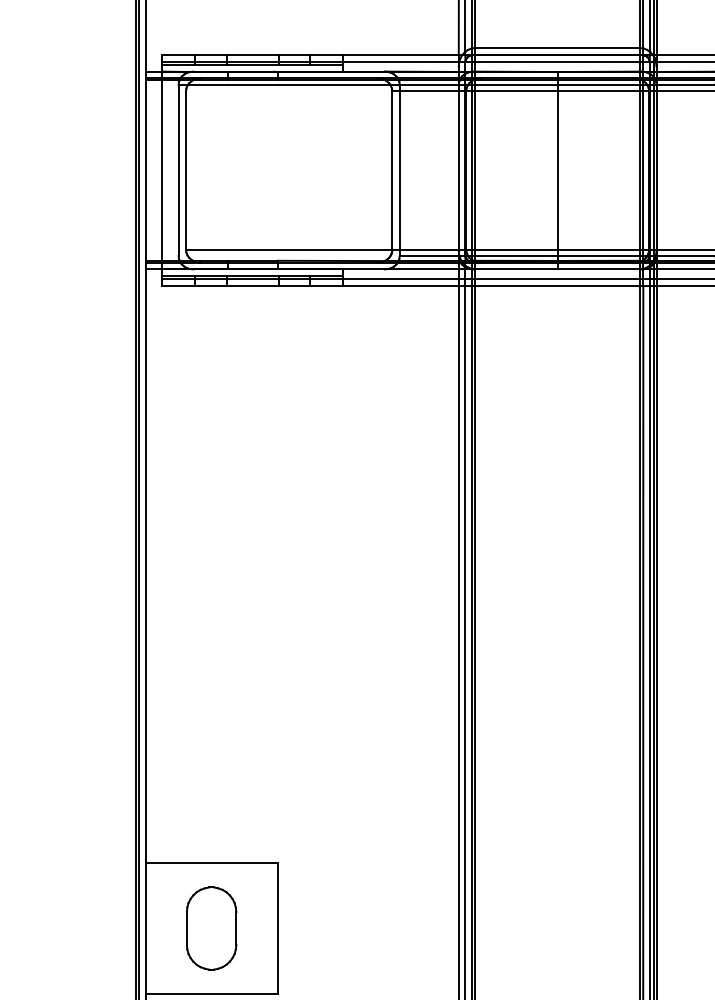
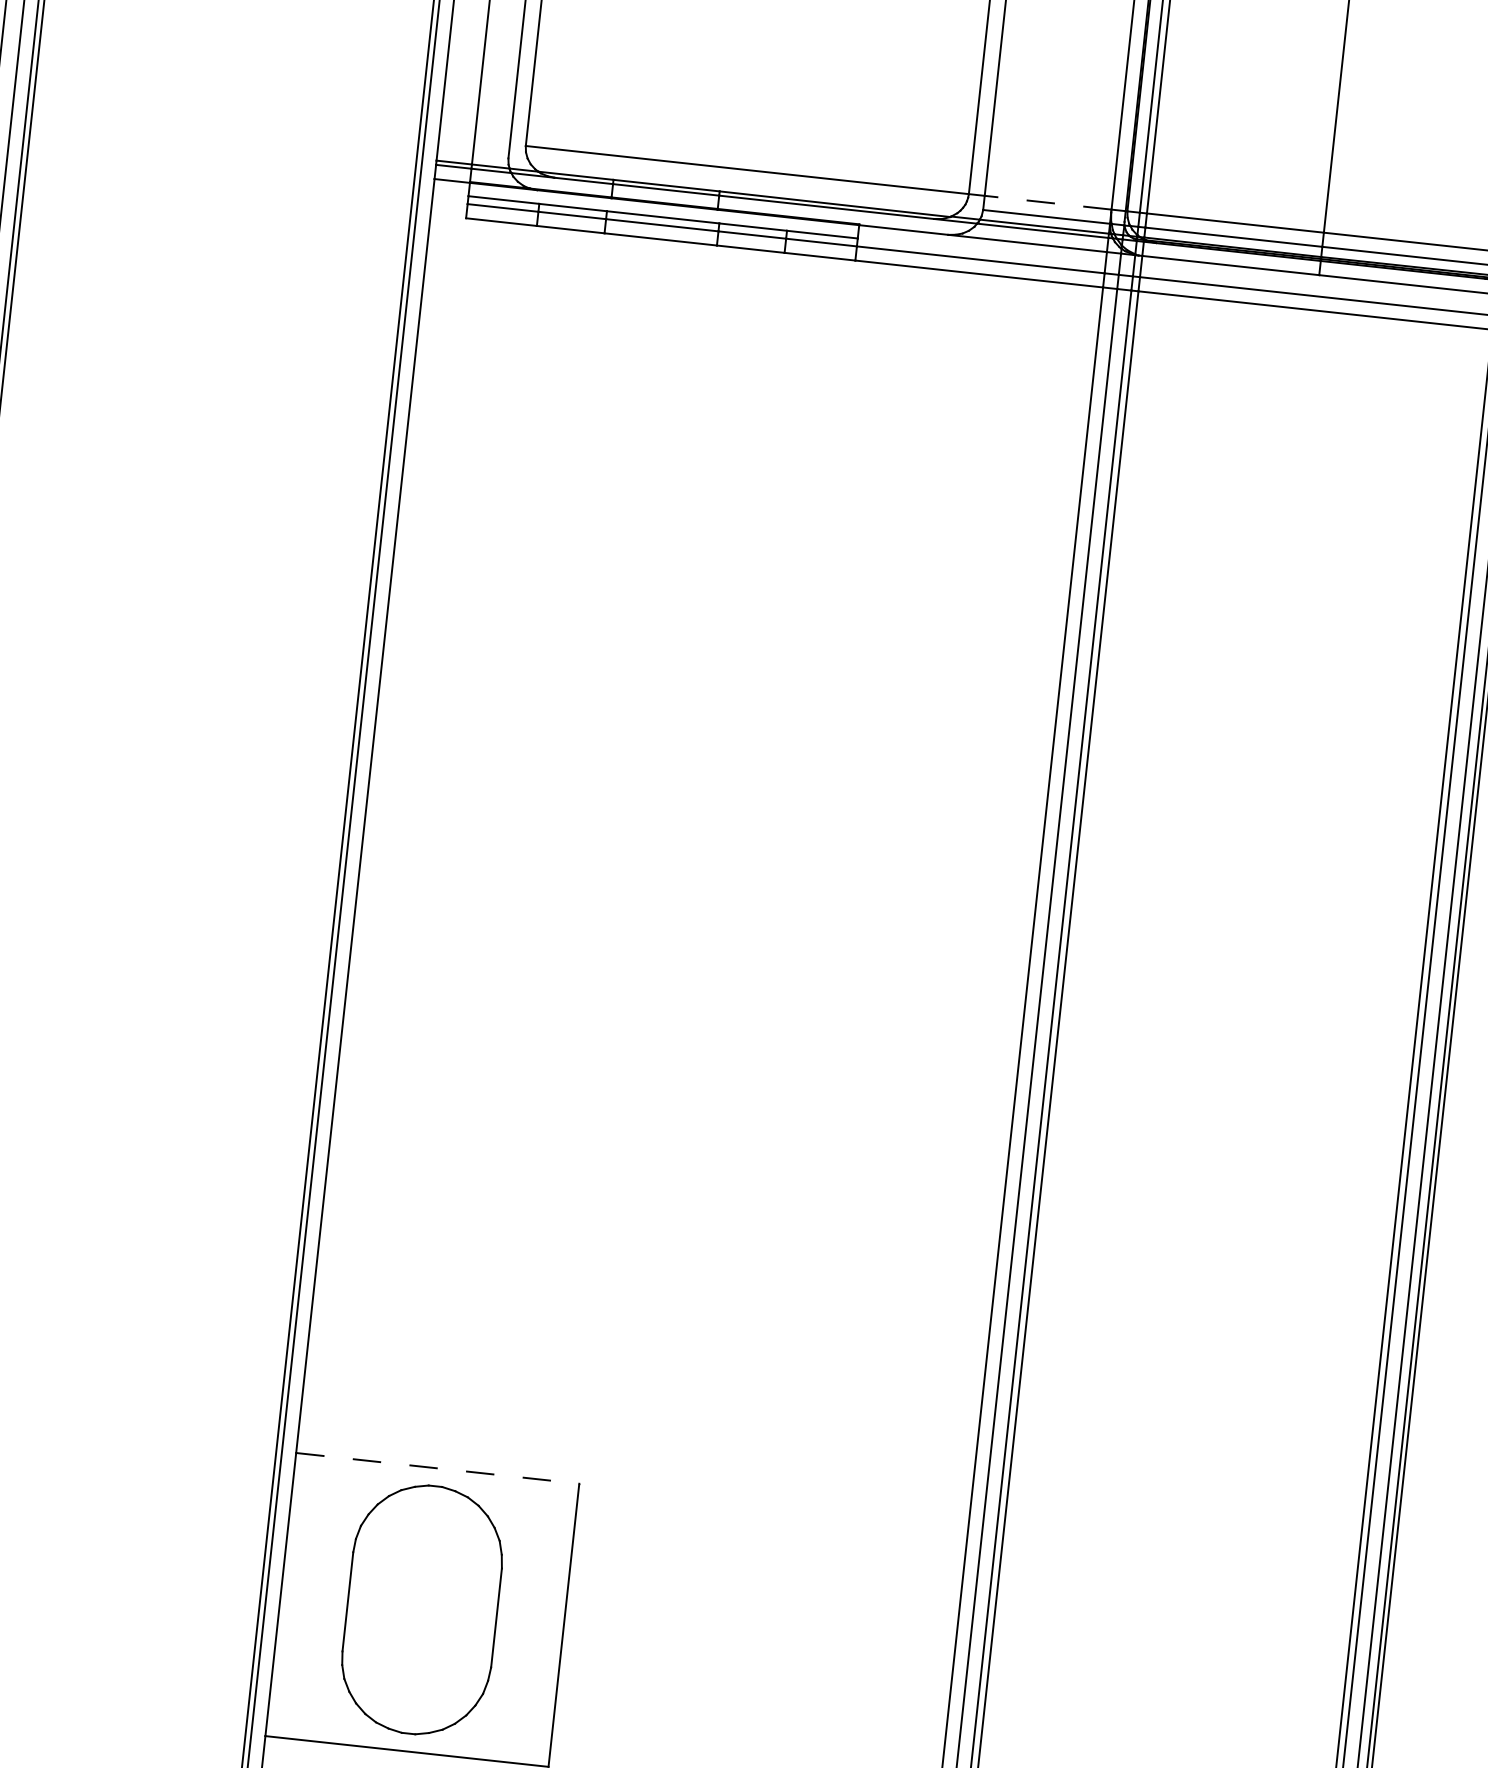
line: (429, 249) -> (1048, 202), solid -> dashed
line: (211, 862) -> (437, 1468), solid -> dashed
part: (211, 928) -> (422, 1609), size x1.4

